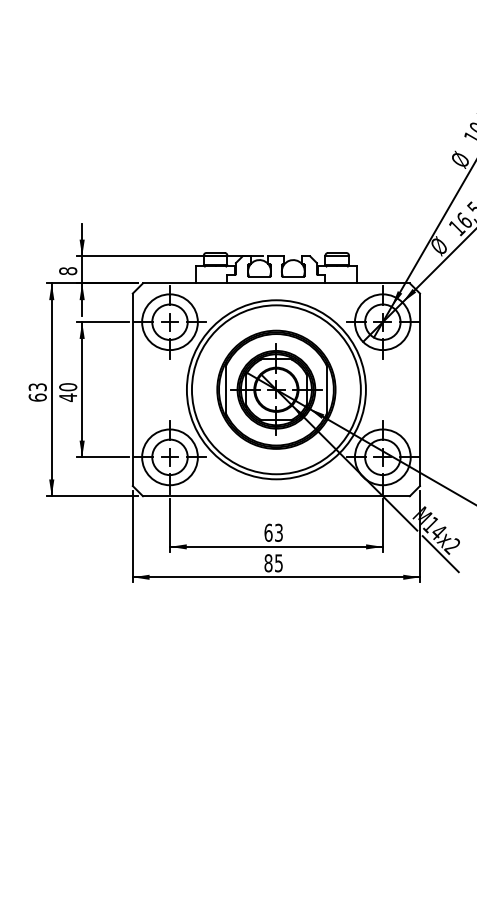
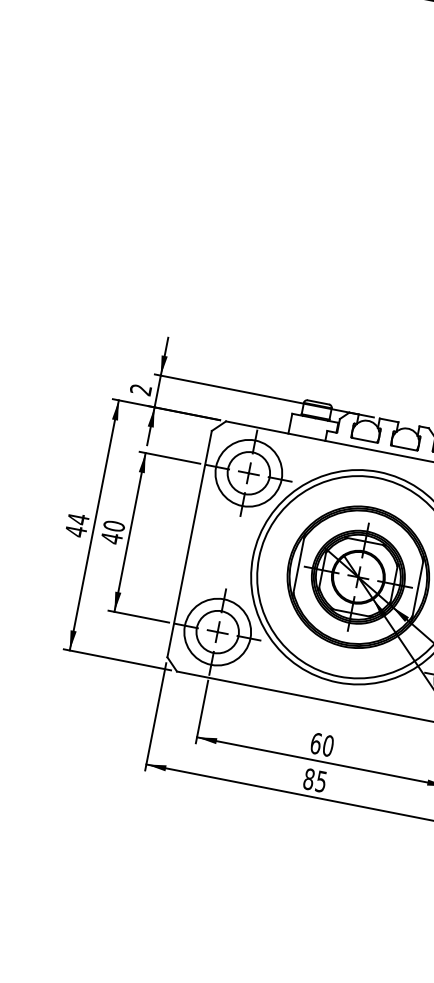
text: (68, 271) -> (141, 390), 8 -> 2
text: (37, 392) -> (76, 525), 63 -> 44
text: (278, 532) -> (327, 745), 63 -> 60

